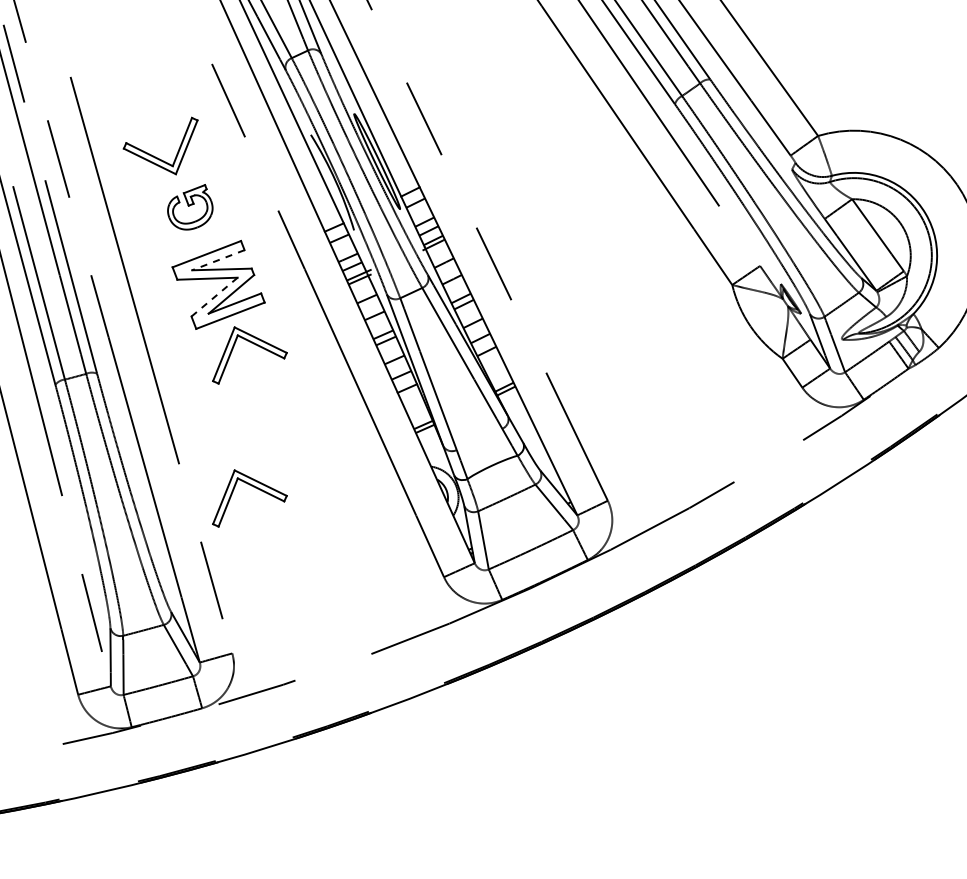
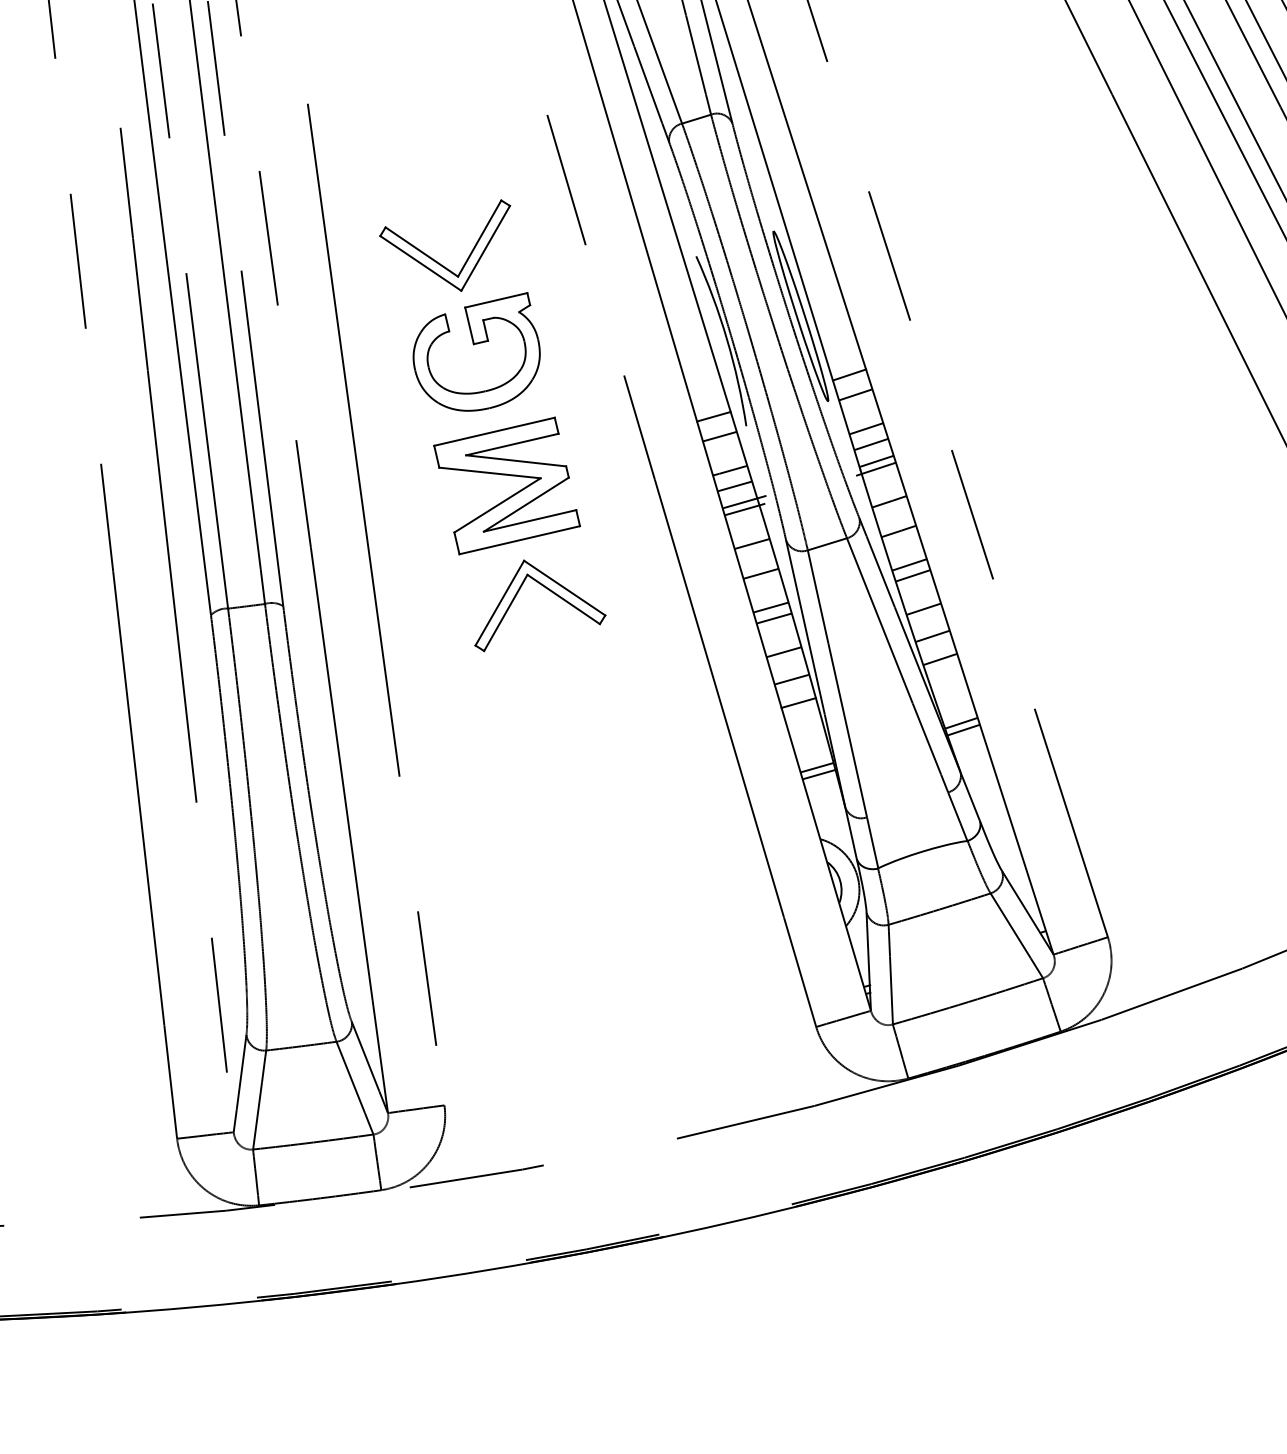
part: (190, 207) -> (478, 349), size x1.67
line: (217, 260) -> (510, 444), dashed -> solid
line: (214, 296) -> (497, 504), dashed -> solid
part: (255, 488) -> (521, 834), removed

